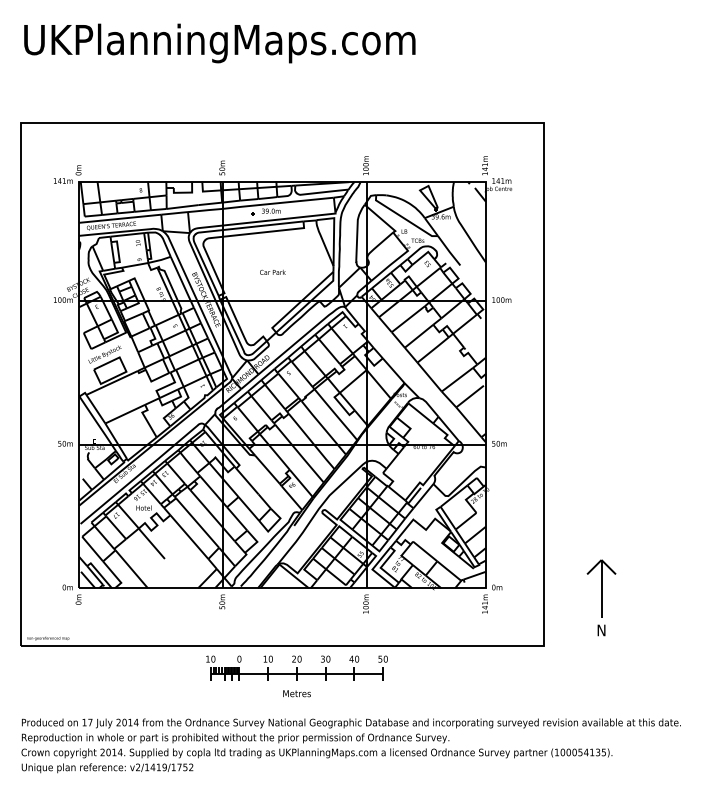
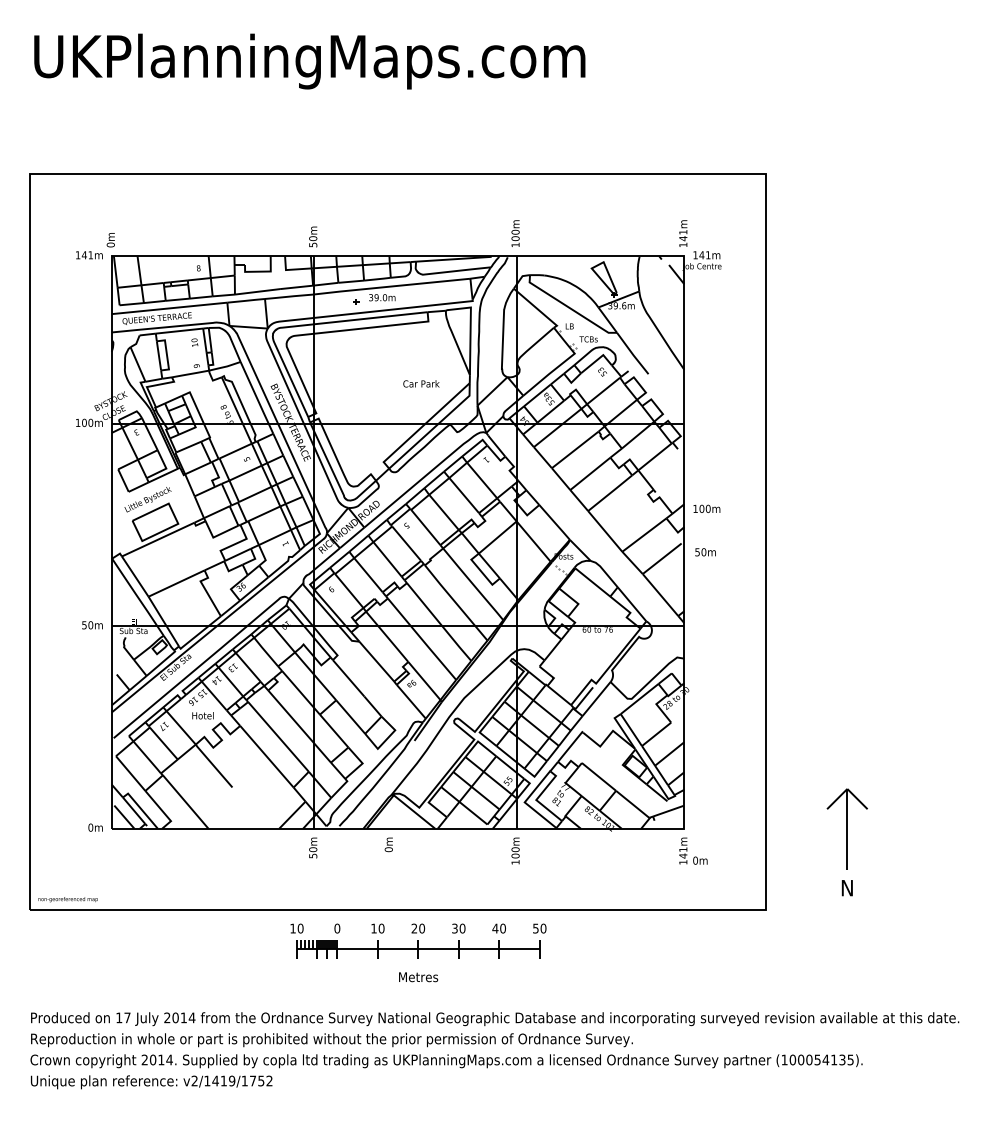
text: (272, 272) -> (421, 383), moved
text: (501, 299) -> (706, 508), moved
text: (499, 443) -> (705, 552), moved
text: (497, 587) -> (700, 860), moved
text: (78, 599) -> (388, 844), moved

